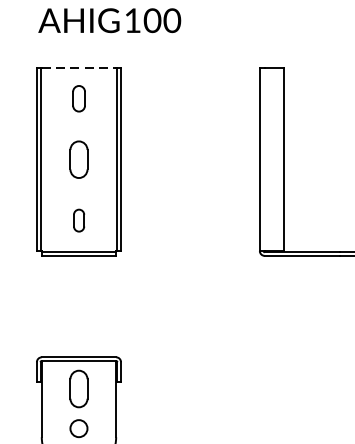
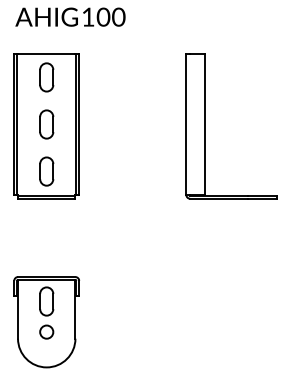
line: (78, 67) -> (46, 53), dashed -> solid
part: (78, 98) -> (46, 77), size x1.43
part: (78, 220) -> (46, 171), size x1.67

